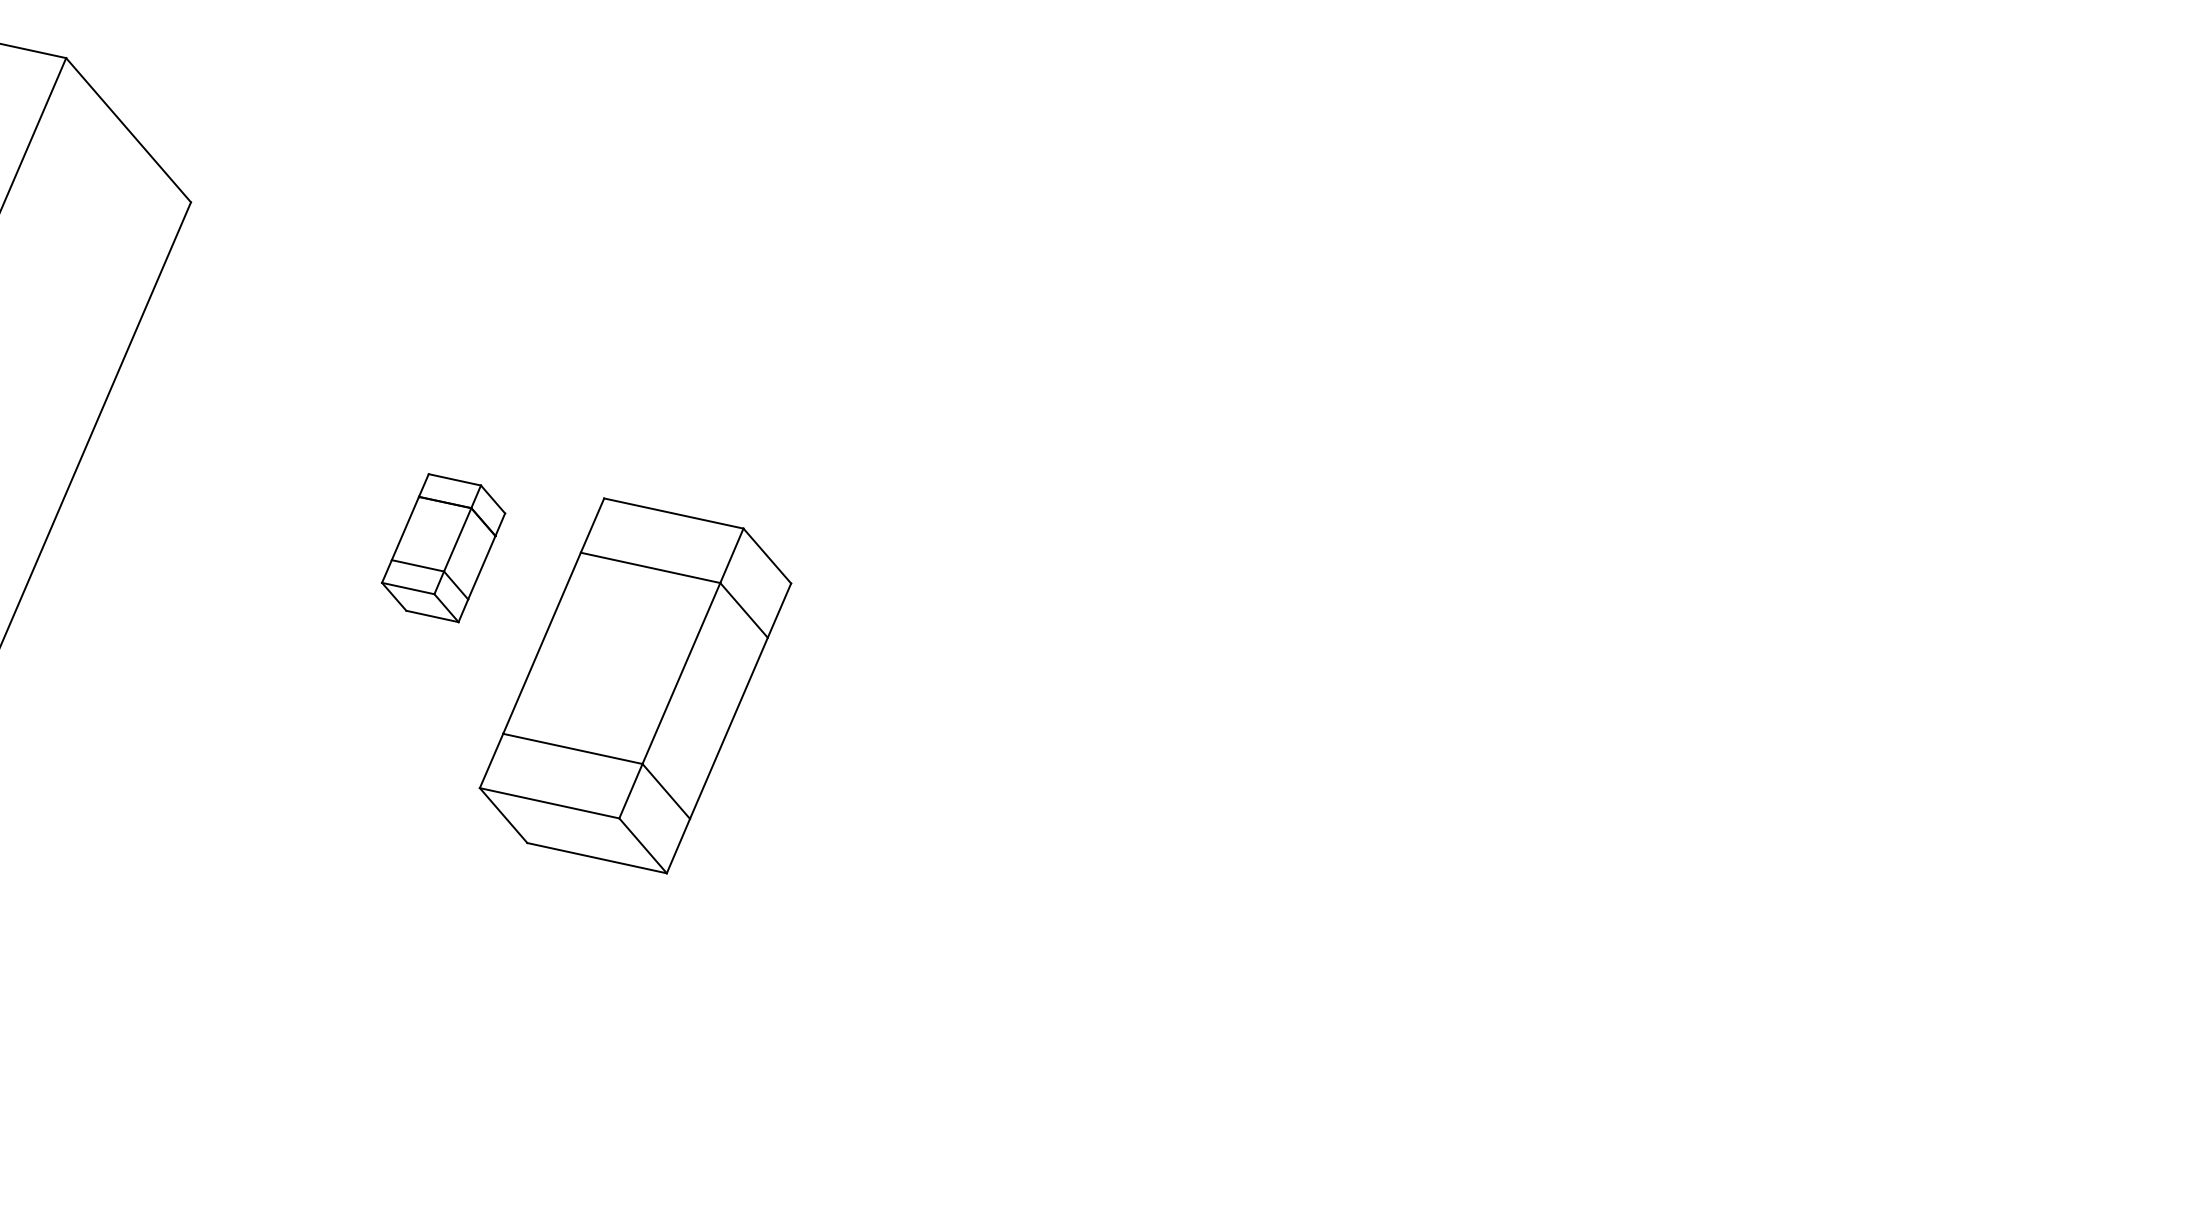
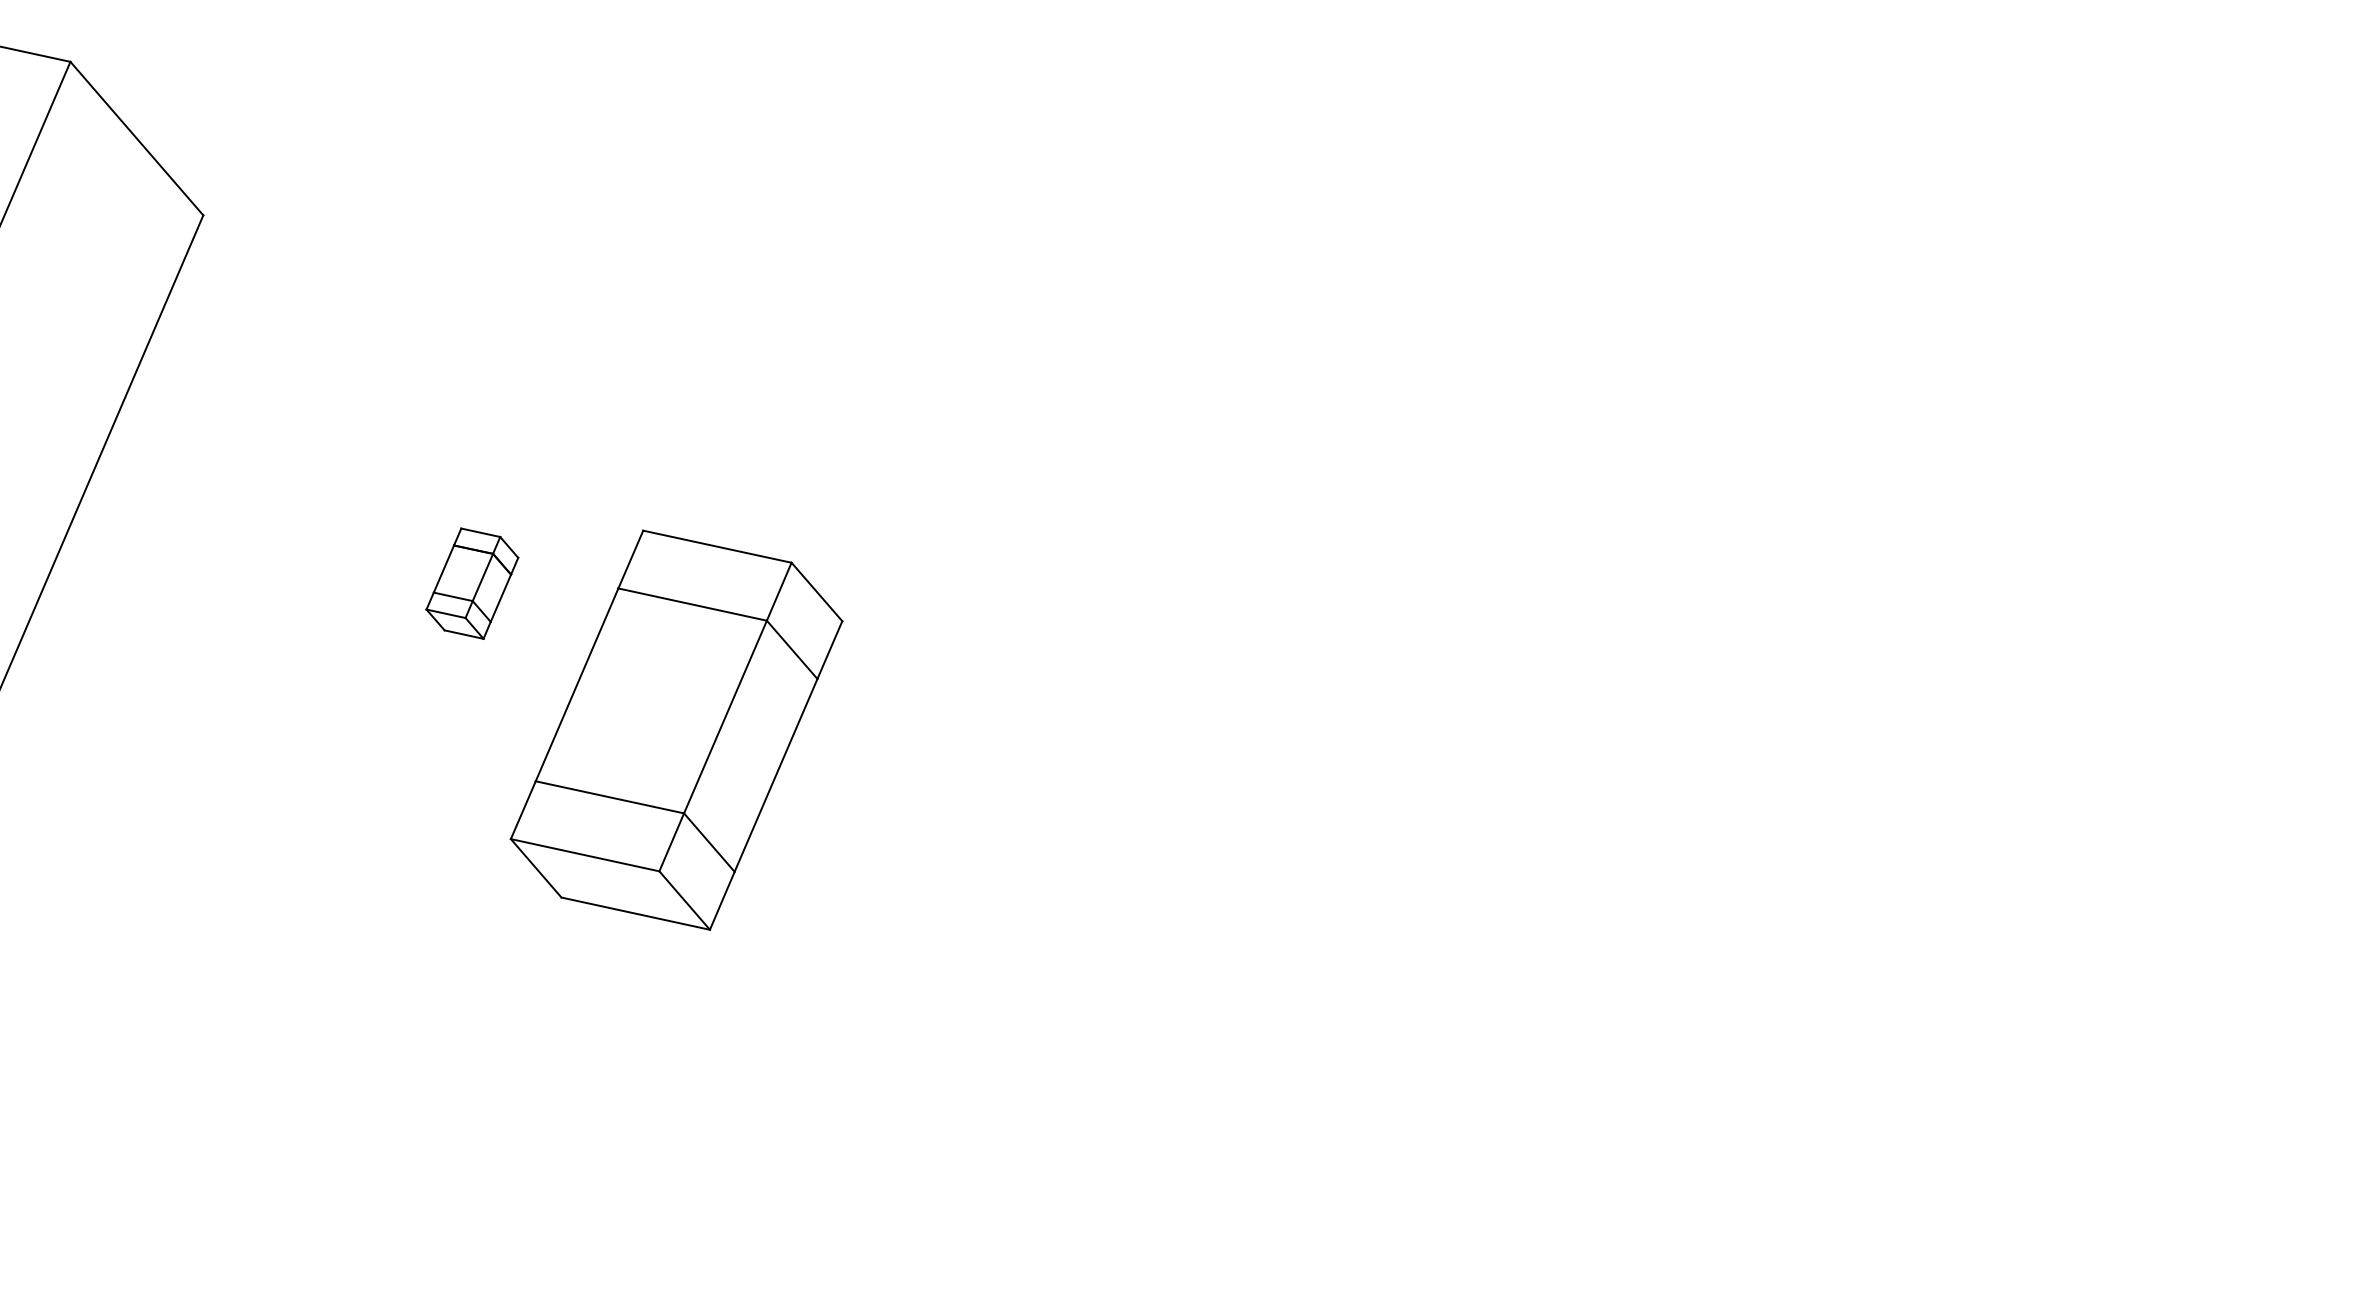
part: (443, 548) -> (472, 583), size x0.7

